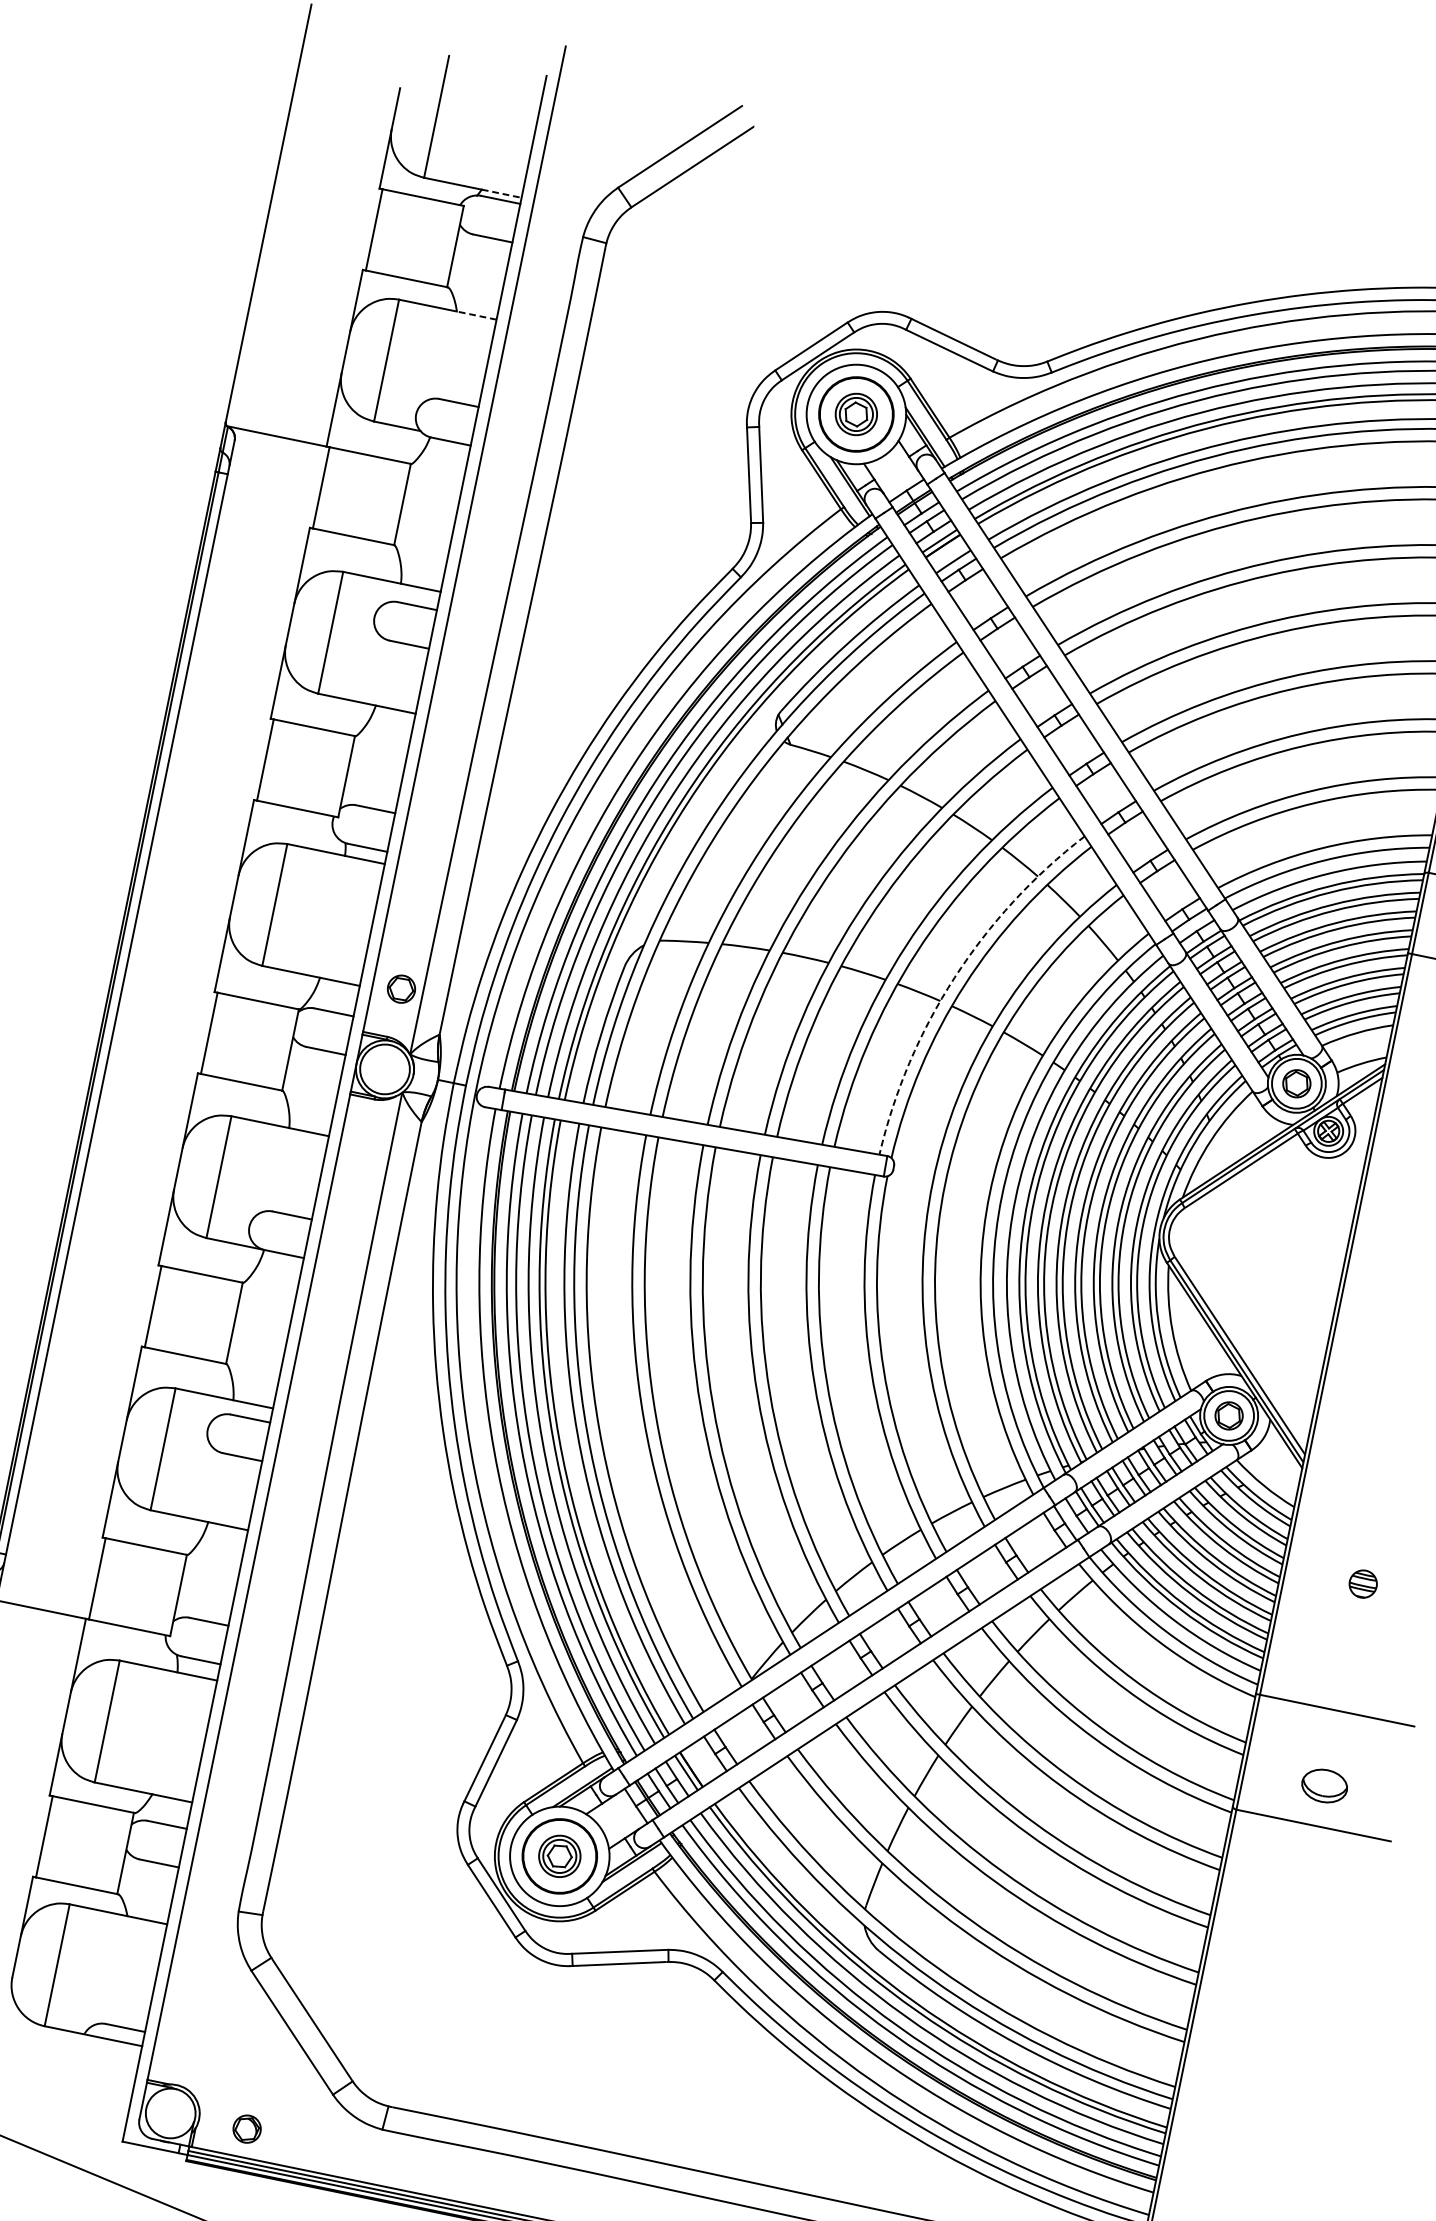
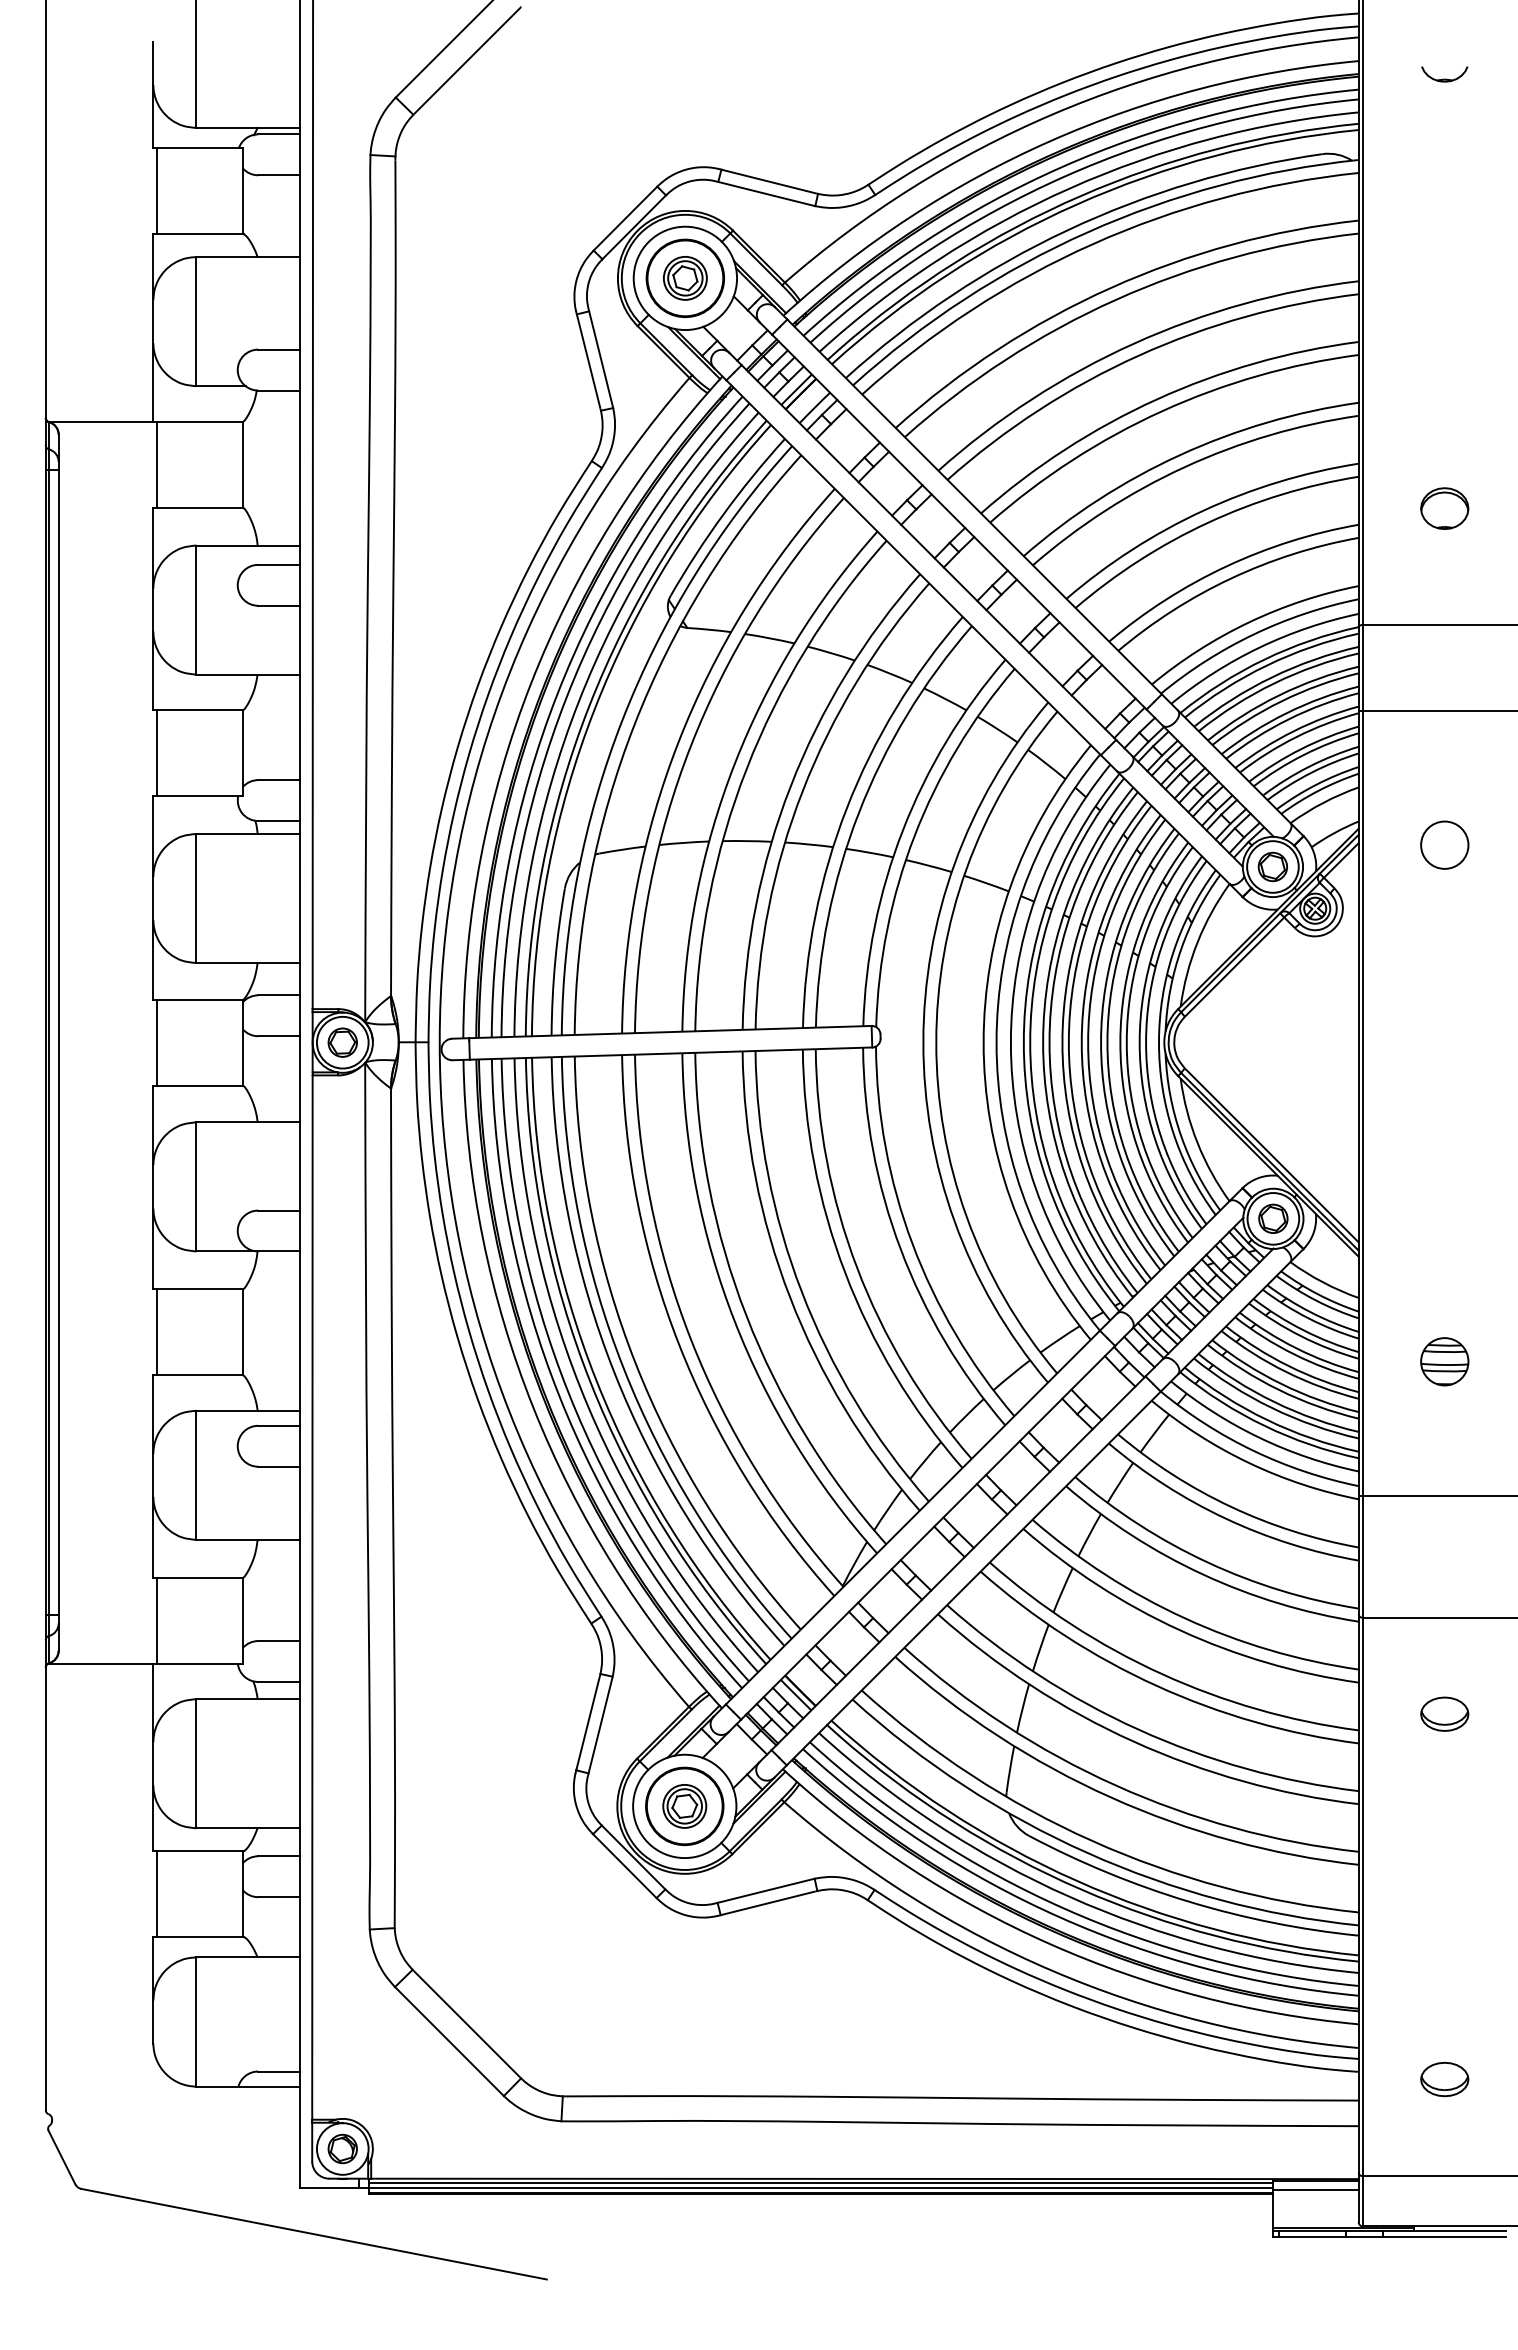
line: (502, 193) -> (279, 127), dashed -> solid
line: (476, 315) -> (278, 257), dashed -> solid
arc: (954, 977) -> (902, 830), dashed -> solid
part: (401, 988) -> (342, 1042), moved
part: (1362, 1583) -> (1444, 1361), size x1.67
part: (1324, 1785) -> (1444, 1713), moved
part: (246, 2128) -> (342, 2148), moved

